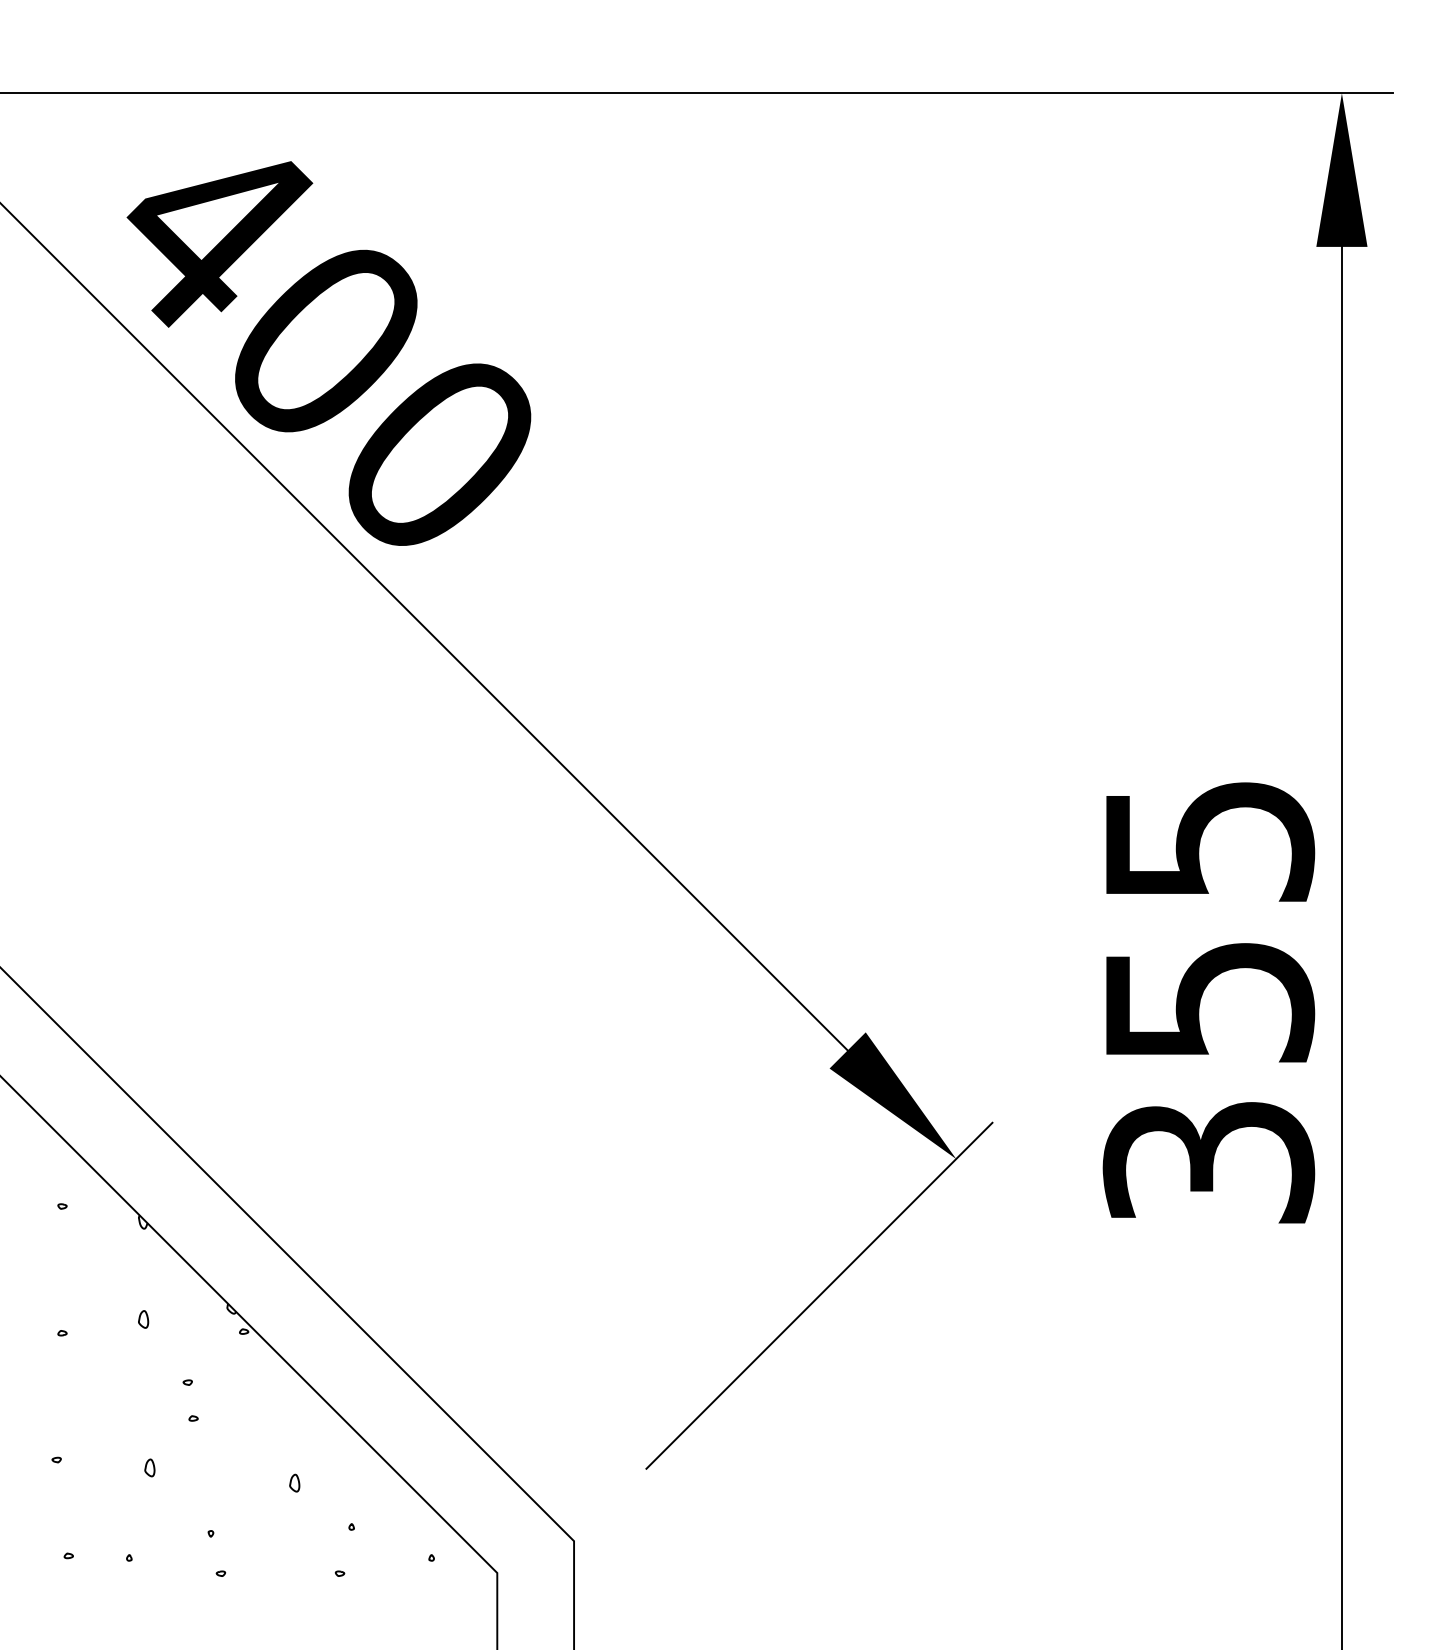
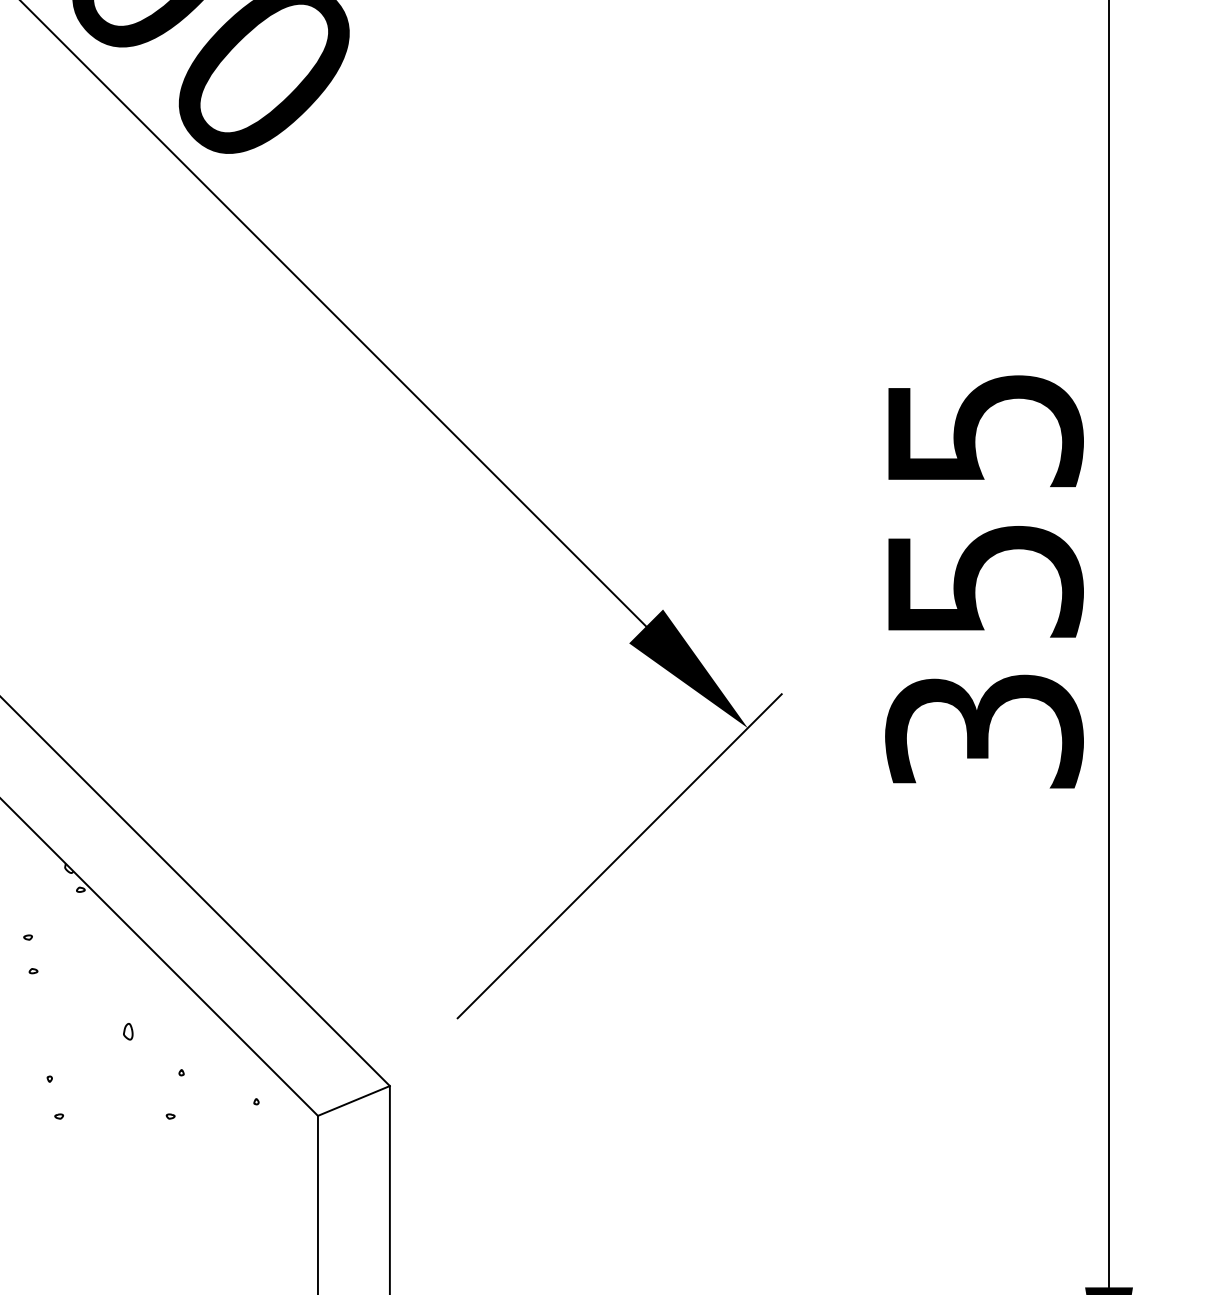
line: (535, 1557) -> (353, 1101), added

